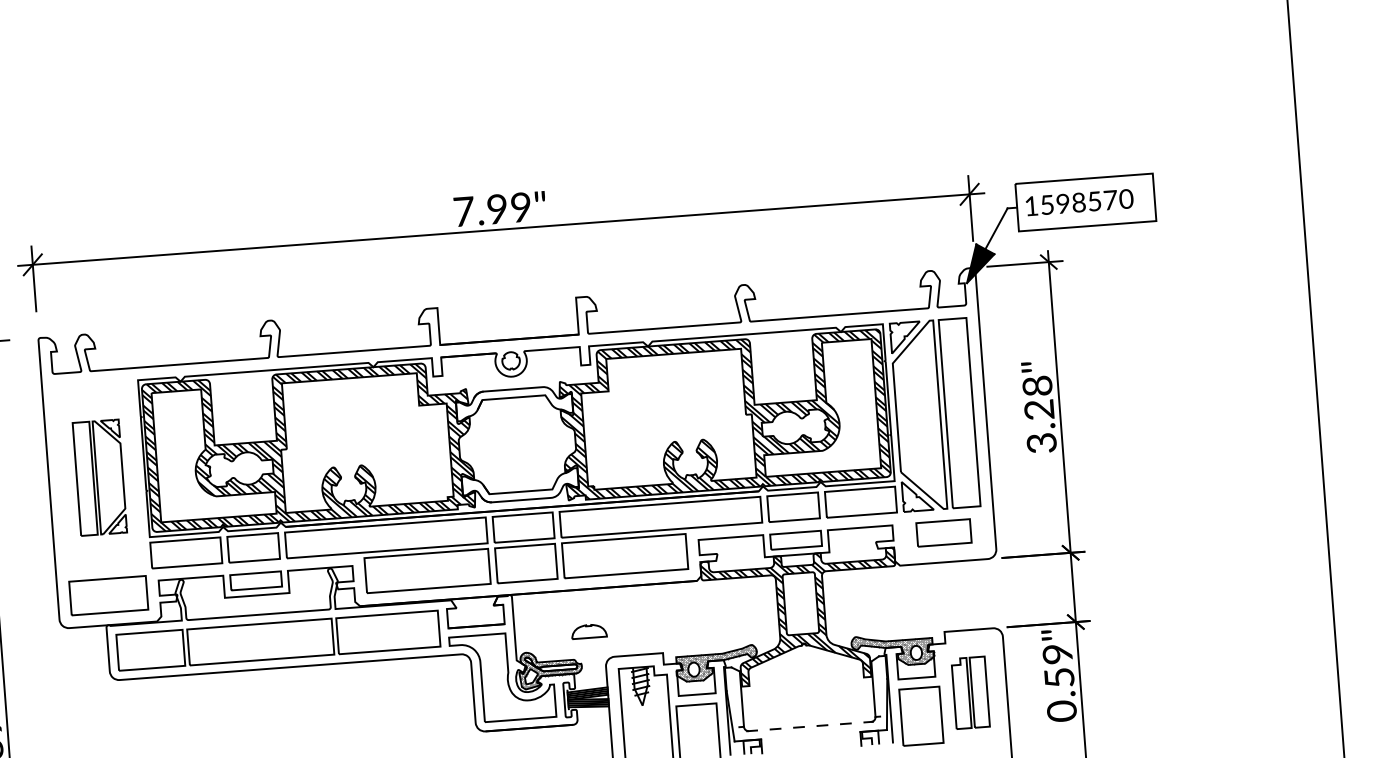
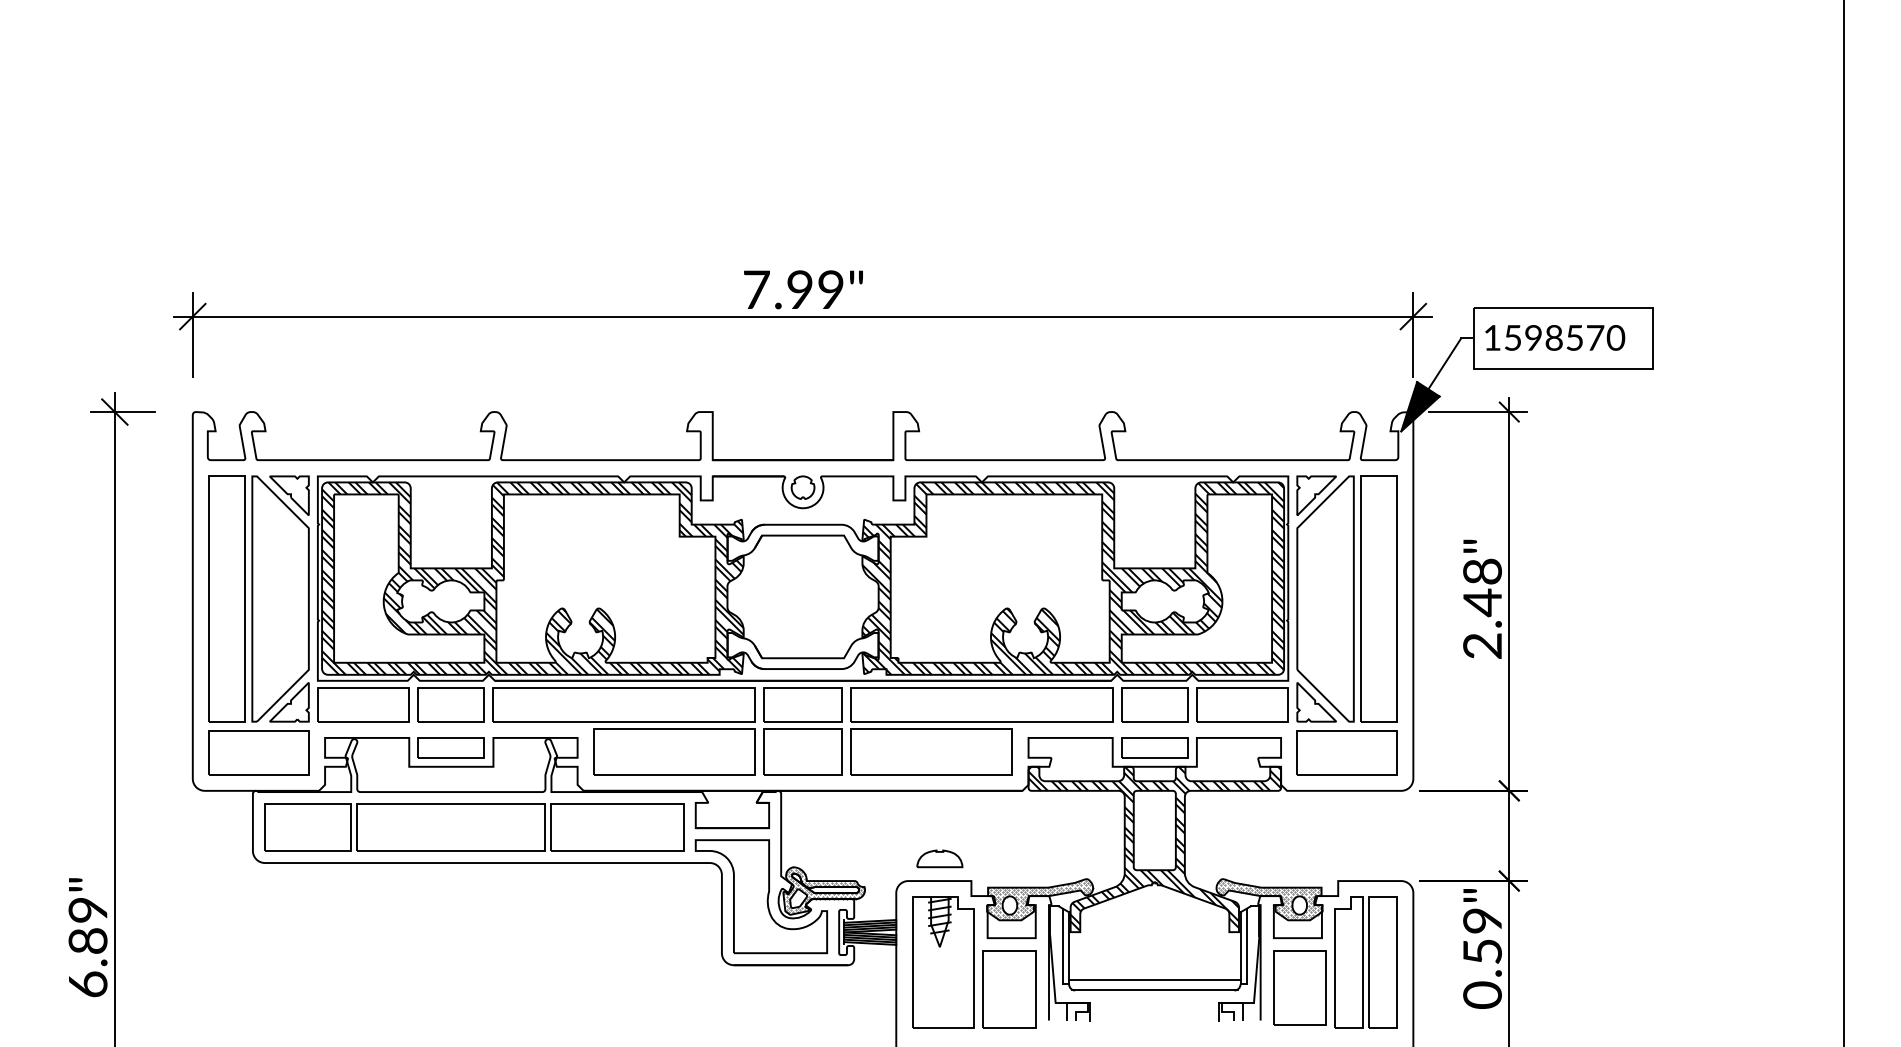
text: (1040, 425) -> (1482, 623), 3.28" -> 2.48"
part: (99, 477) -> (258, 598), size x1.67
part: (943, 532) -> (1346, 752), size x1.43
part: (588, 631) -> (939, 858), moved
line: (877, 687) -> (1246, 946), added
part: (970, 692) -> (1365, 962), size x1.43
line: (737, 698) -> (1063, 946), added
line: (809, 718) -> (1154, 980), added
line: (810, 726) -> (1155, 990), dashed -> solid

